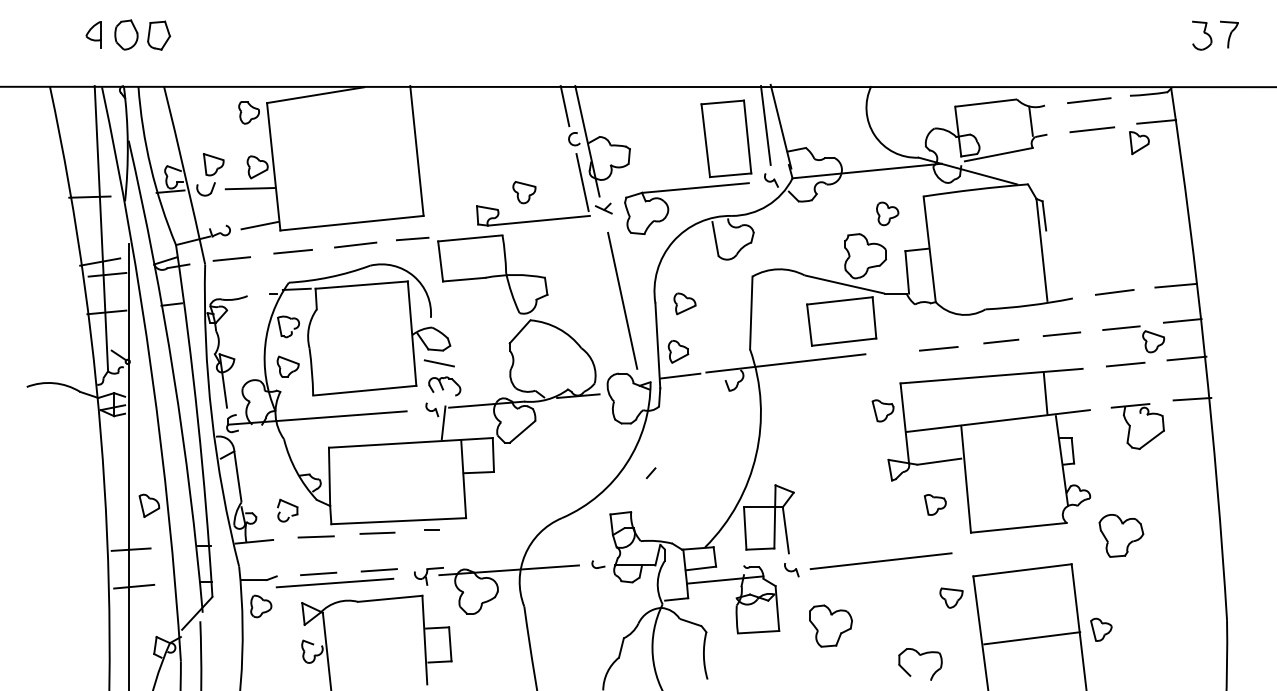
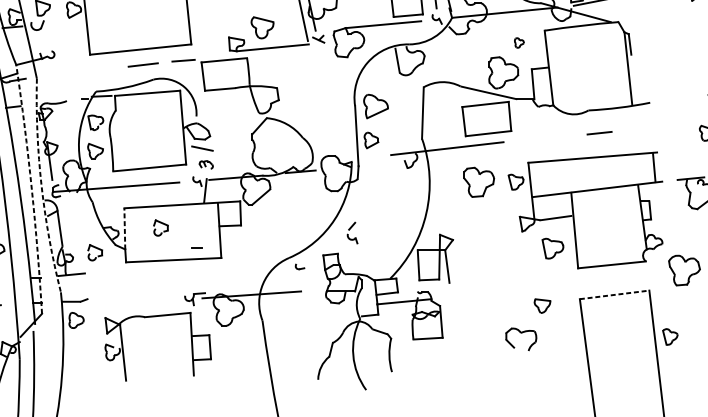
line: (249, 188) -> (68, 25), removed
part: (524, 192) -> (262, 27), size x1.4
part: (887, 213) -> (519, 42), size x0.6
line: (259, 225) -> (75, 51), removed
line: (292, 251) -> (98, 69), removed
line: (231, 258) -> (55, 74), removed
line: (1114, 291) -> (679, 97), removed
line: (622, 300) -> (331, 104), removed
part: (684, 303) -> (375, 106), size x1.6
line: (1121, 328) -> (684, 123), removed
line: (1061, 334) -> (642, 128), removed
line: (938, 348) -> (555, 138), removed
line: (1125, 364) -> (687, 149), removed
line: (680, 375) -> (372, 157), removed
part: (444, 386) -> (206, 164), size x0.6
line: (1045, 392) -> (654, 167), moved
arc: (211, 416) -> (41, 186), solid -> dashed
arc: (197, 420) -> (31, 189), solid -> dashed
part: (380, 475) -> (160, 227), added
line: (329, 476) -> (124, 228), solid -> dashed
part: (935, 504) -> (553, 248), size x1.4
line: (431, 529) -> (196, 247), moved
line: (377, 532) -> (158, 268), removed
line: (315, 536) -> (114, 271), removed
line: (880, 561) -> (514, 288), removed
part: (598, 564) -> (300, 266), moved
line: (378, 570) -> (159, 295), removed
part: (791, 570) -> (352, 239), moved
line: (1022, 570) -> (614, 295), solid -> dashed
line: (318, 573) -> (117, 297), removed
line: (334, 582) -> (128, 303), removed
part: (951, 597) -> (542, 305), moved
part: (830, 625) -> (478, 181), moved
line: (1032, 638) -> (621, 343), removed
part: (920, 655) -> (521, 333), moved

